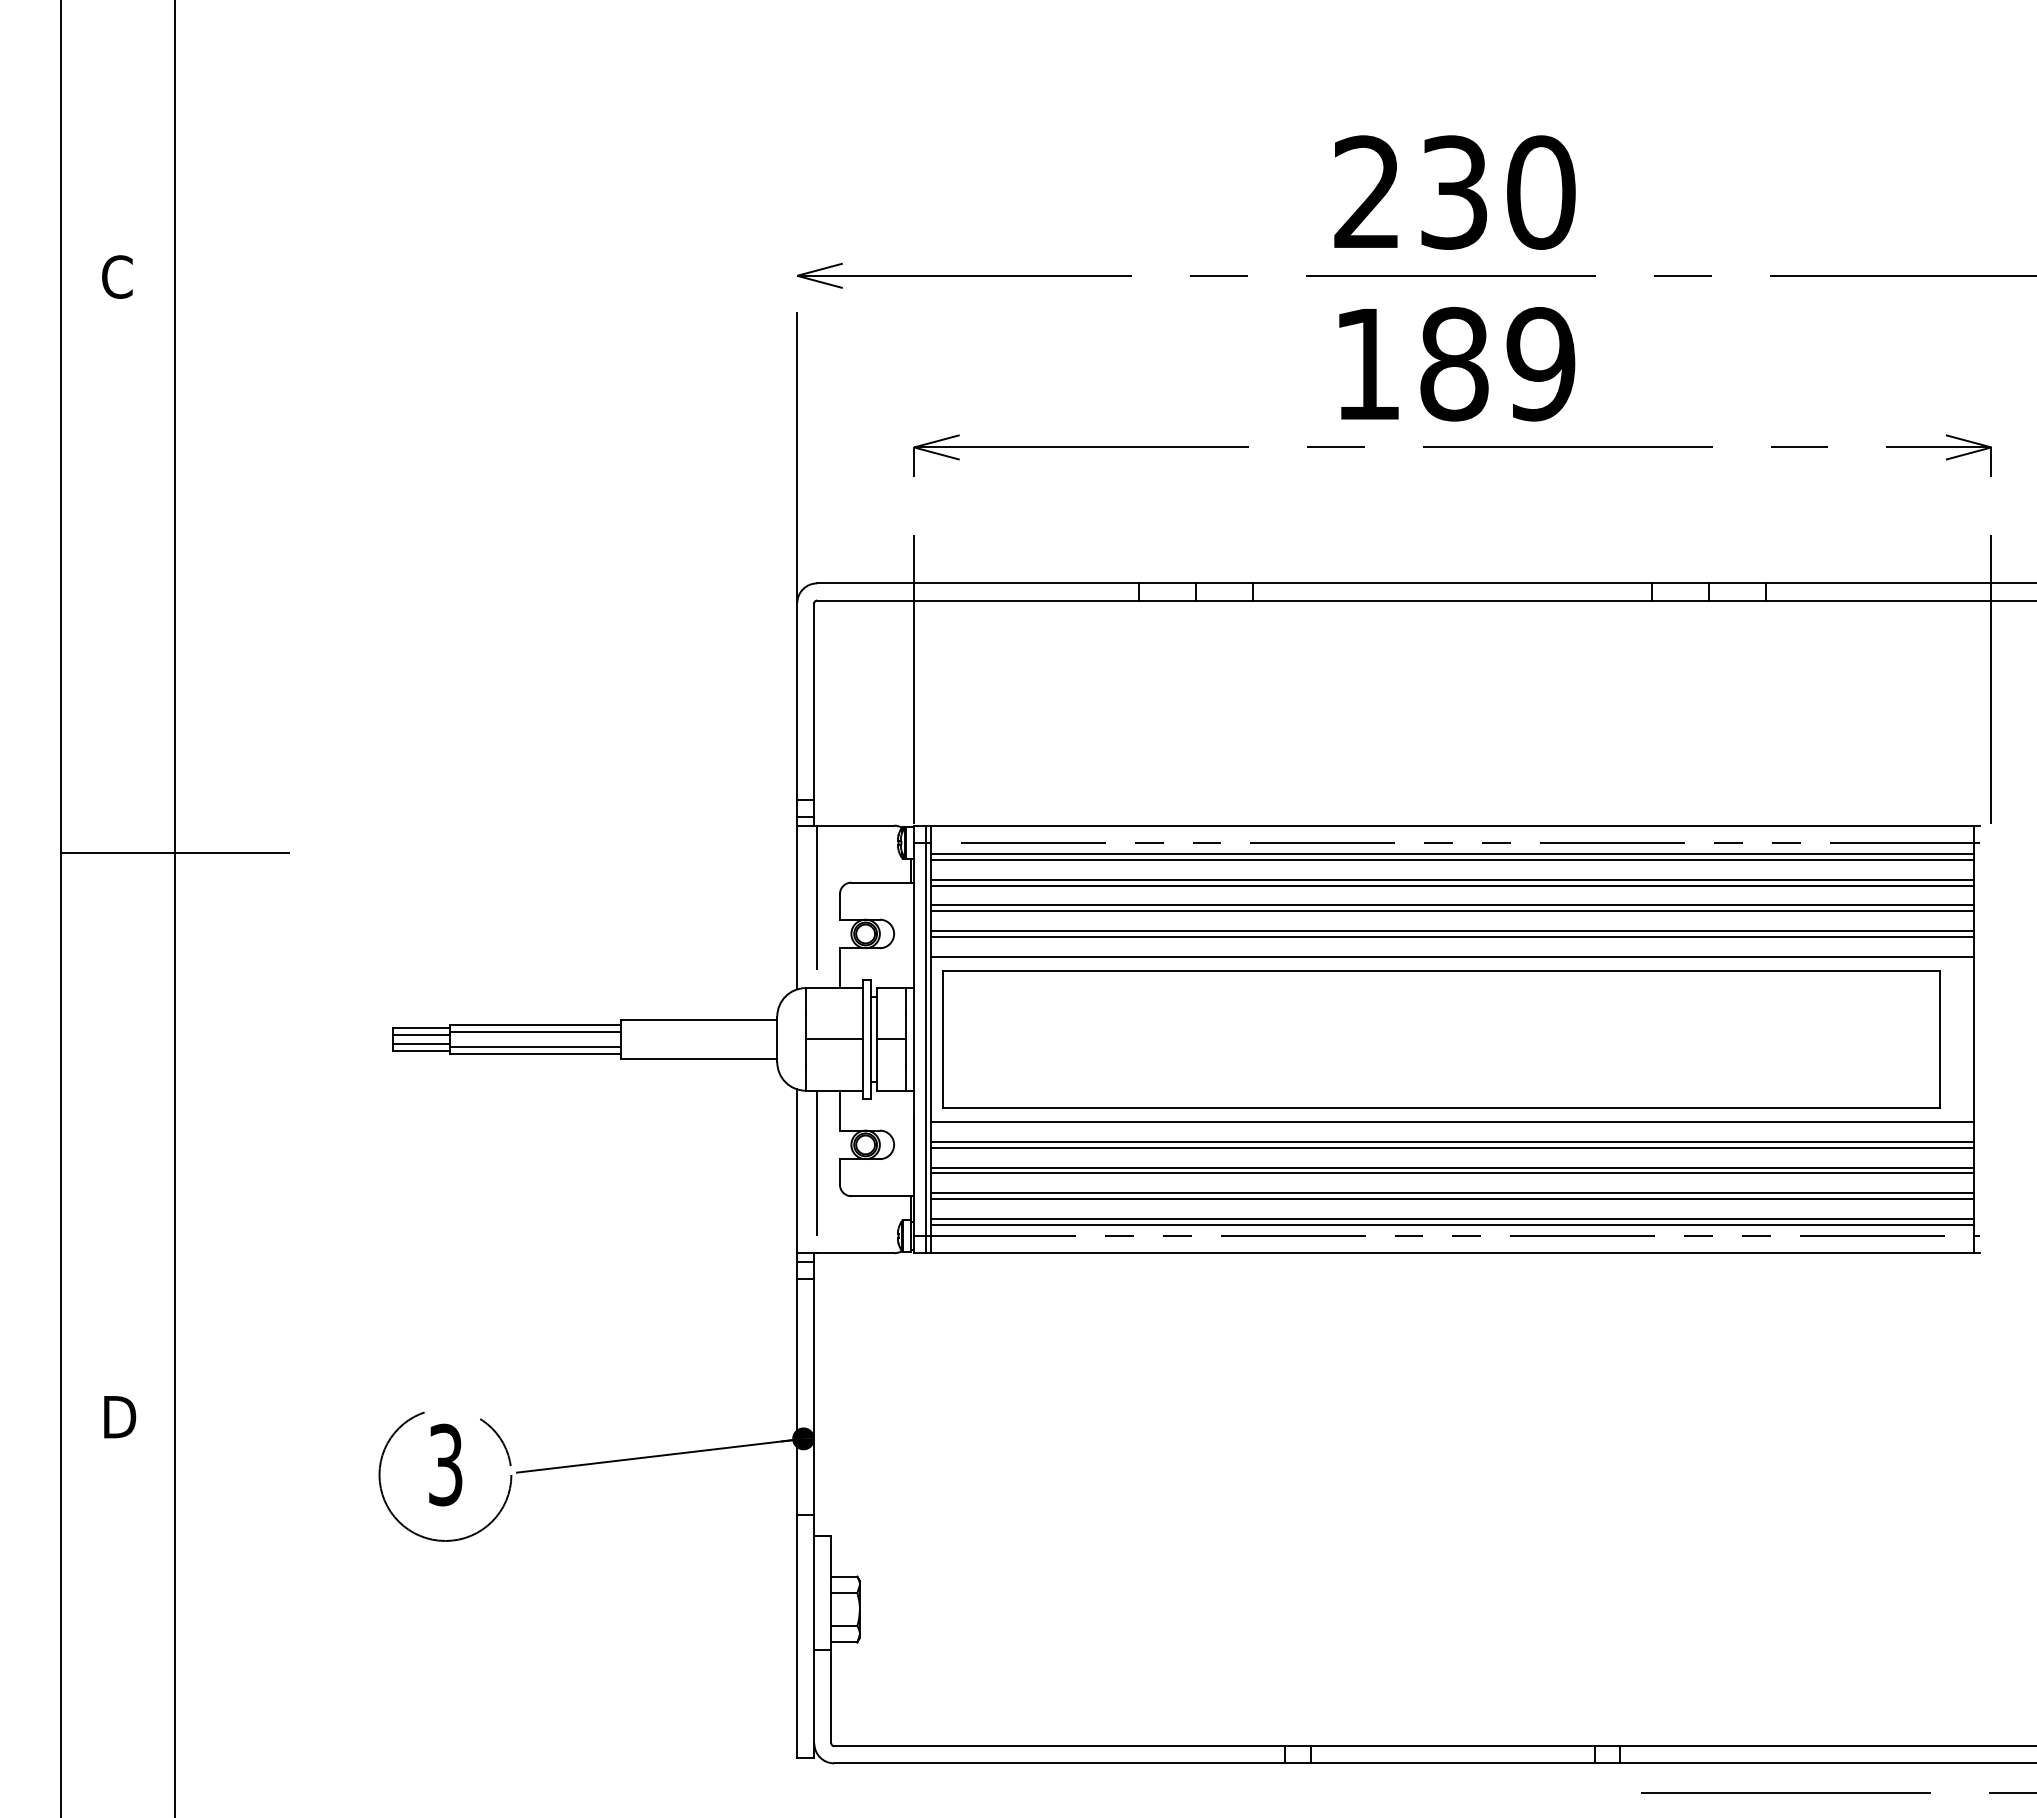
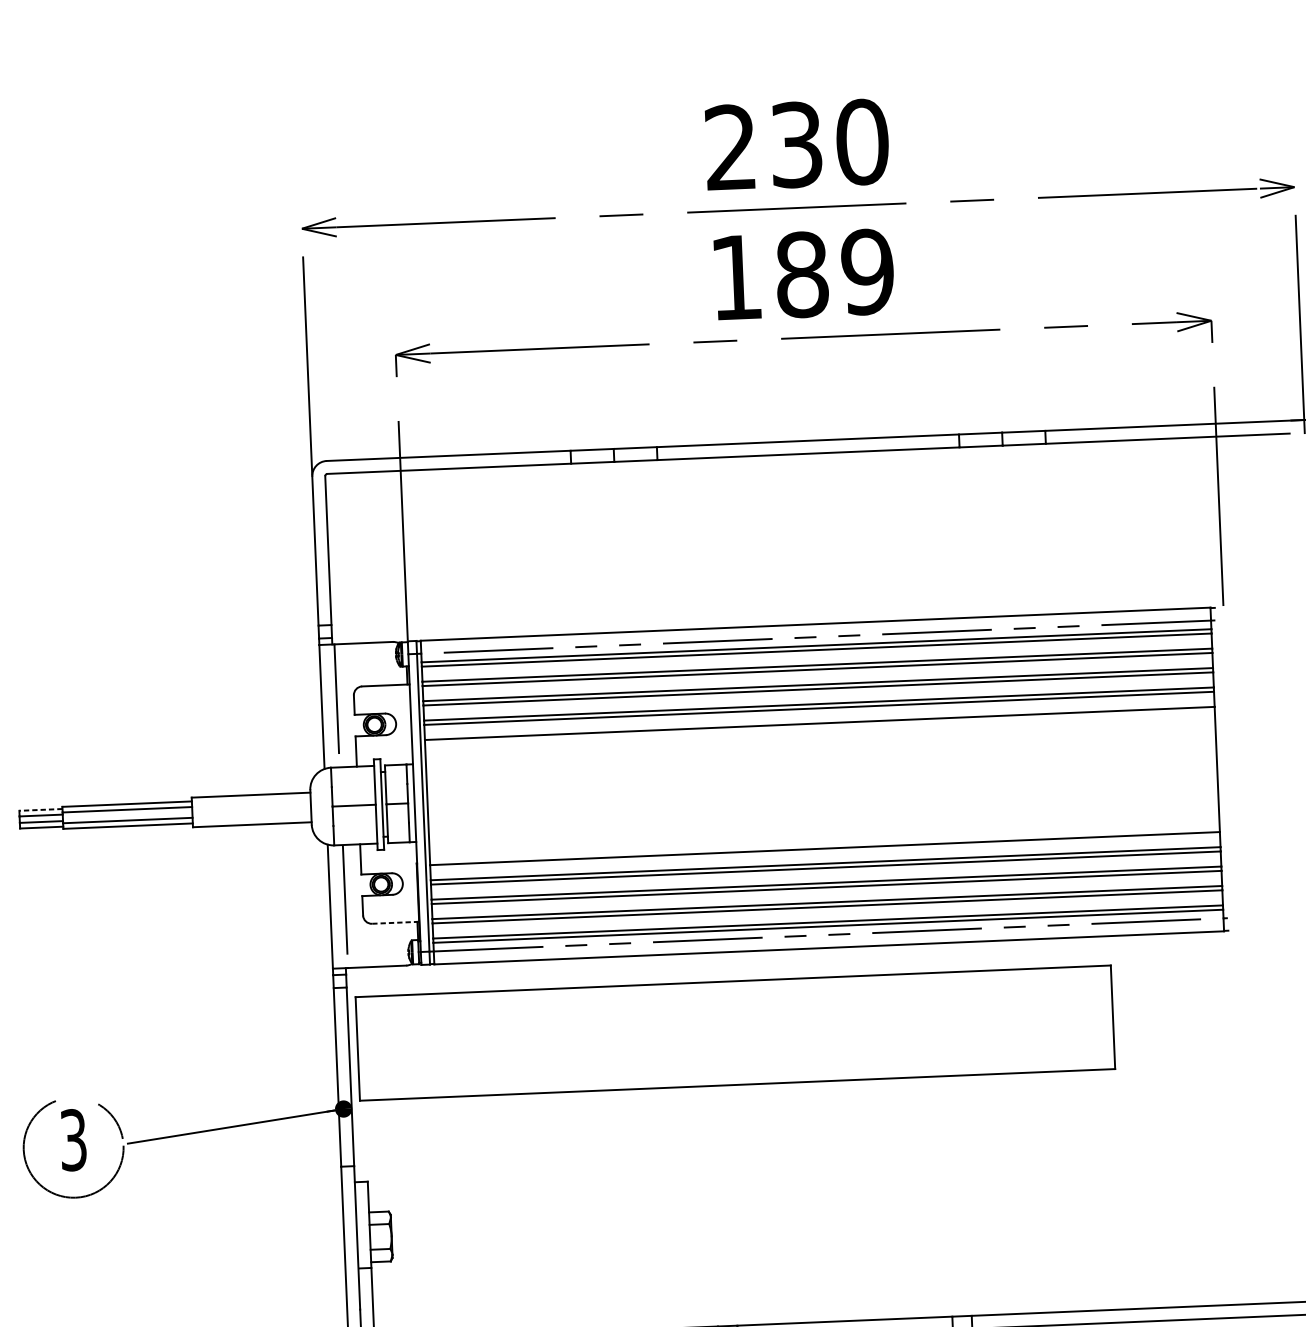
line: (421, 1027) -> (41, 809), solid -> dashed
part: (1441, 1039) -> (735, 1033), moved
line: (881, 1196) -> (394, 923), solid -> dashed

